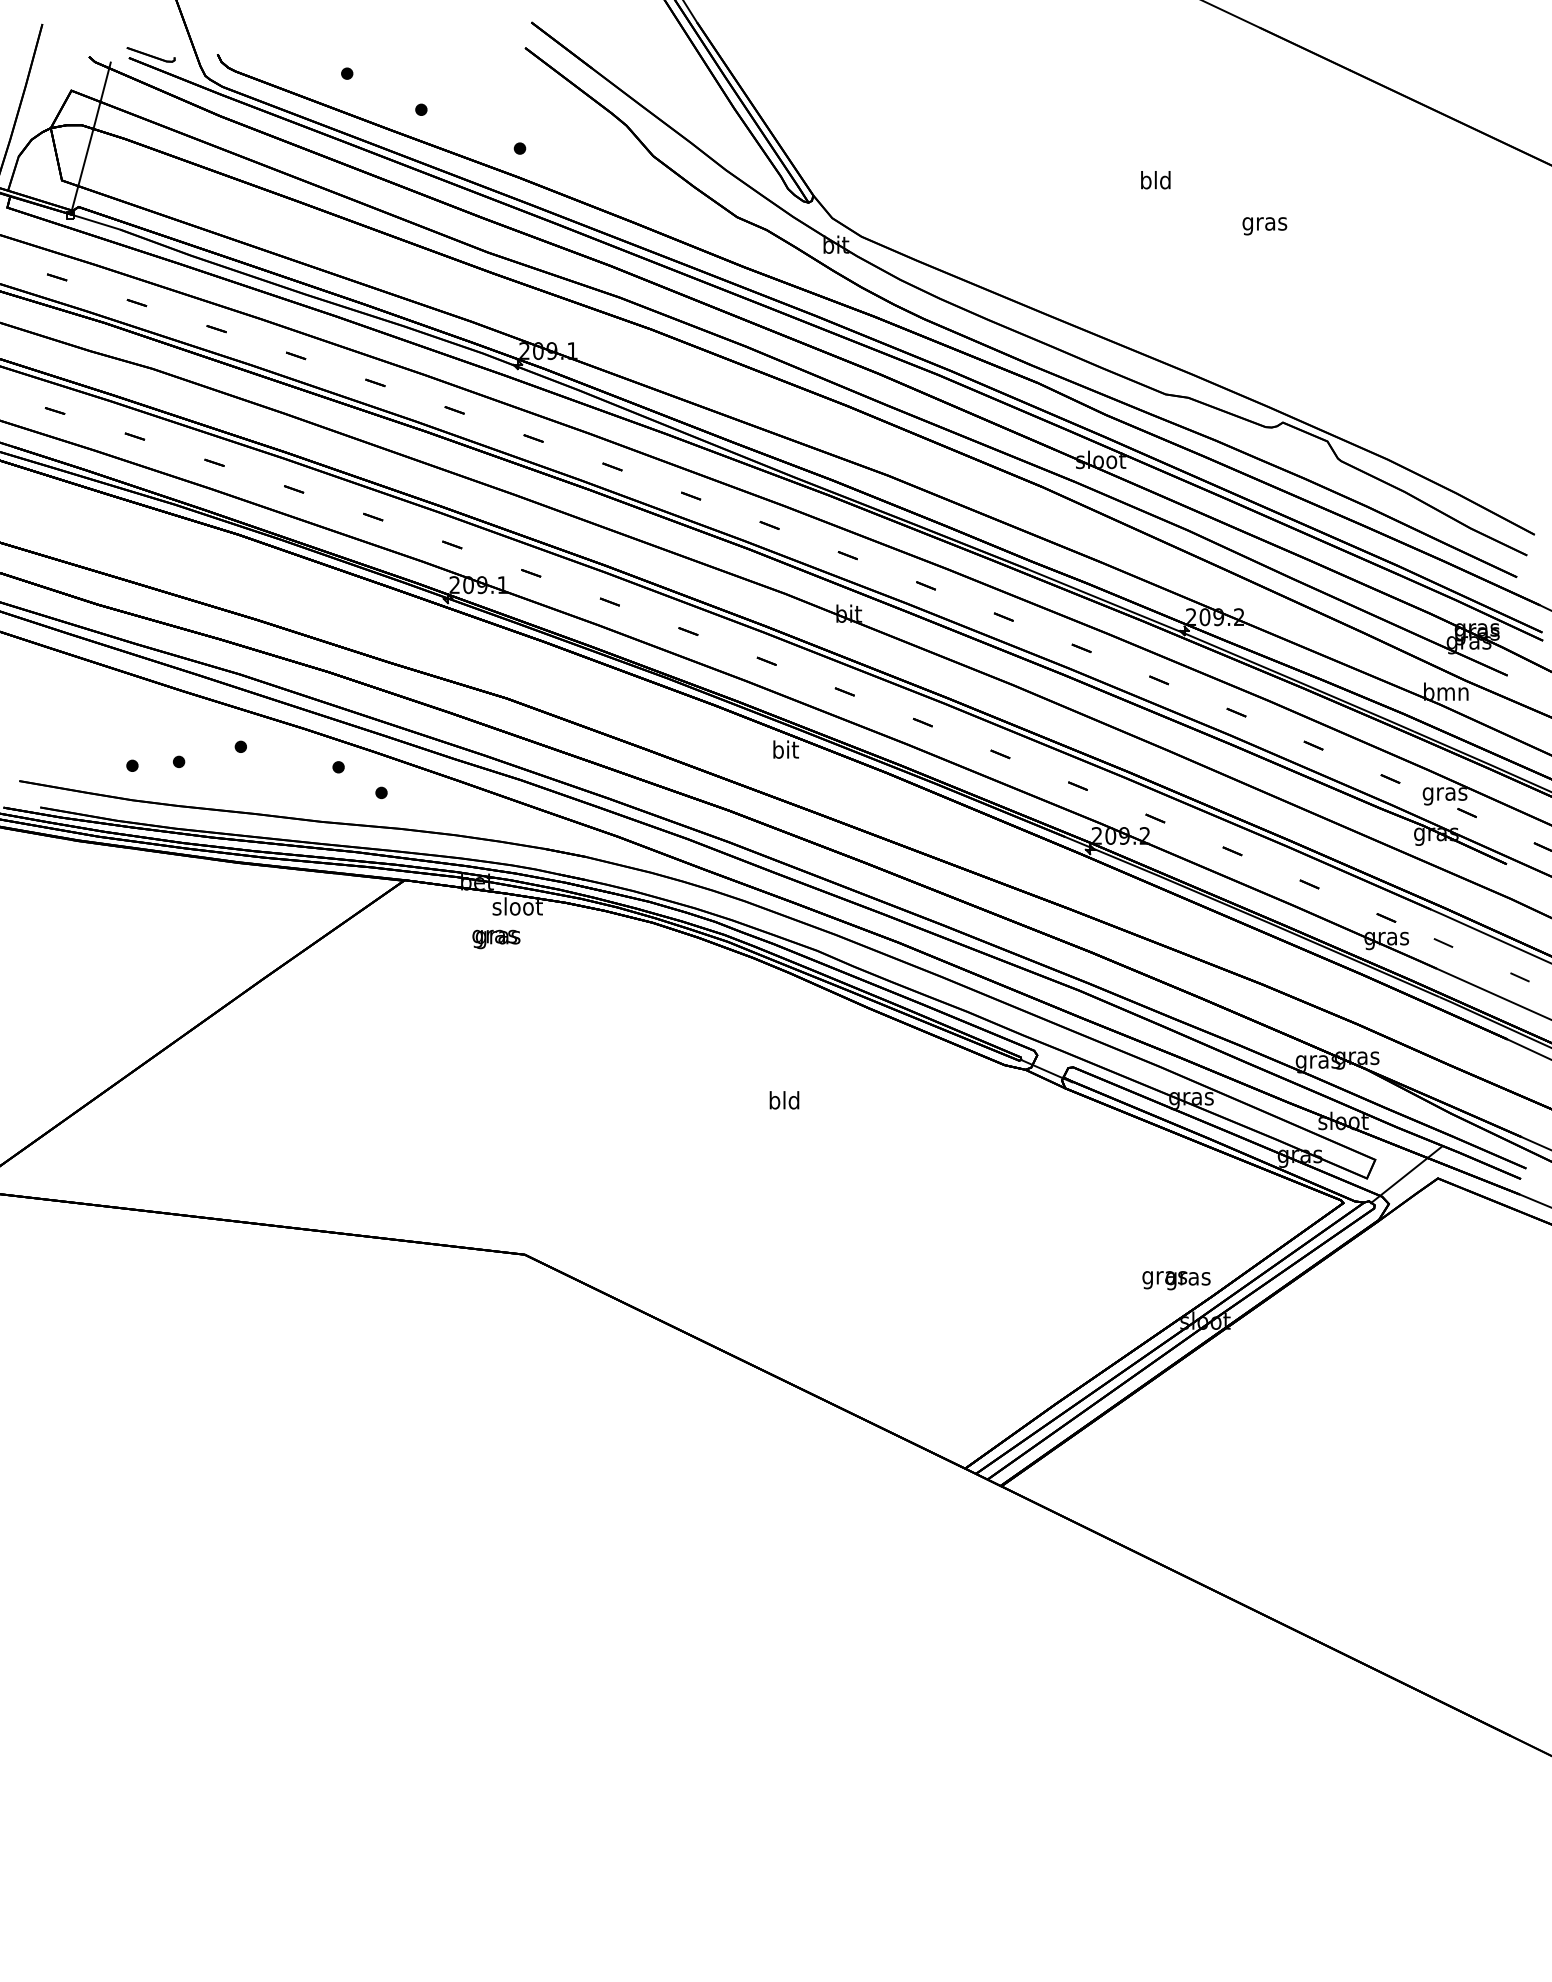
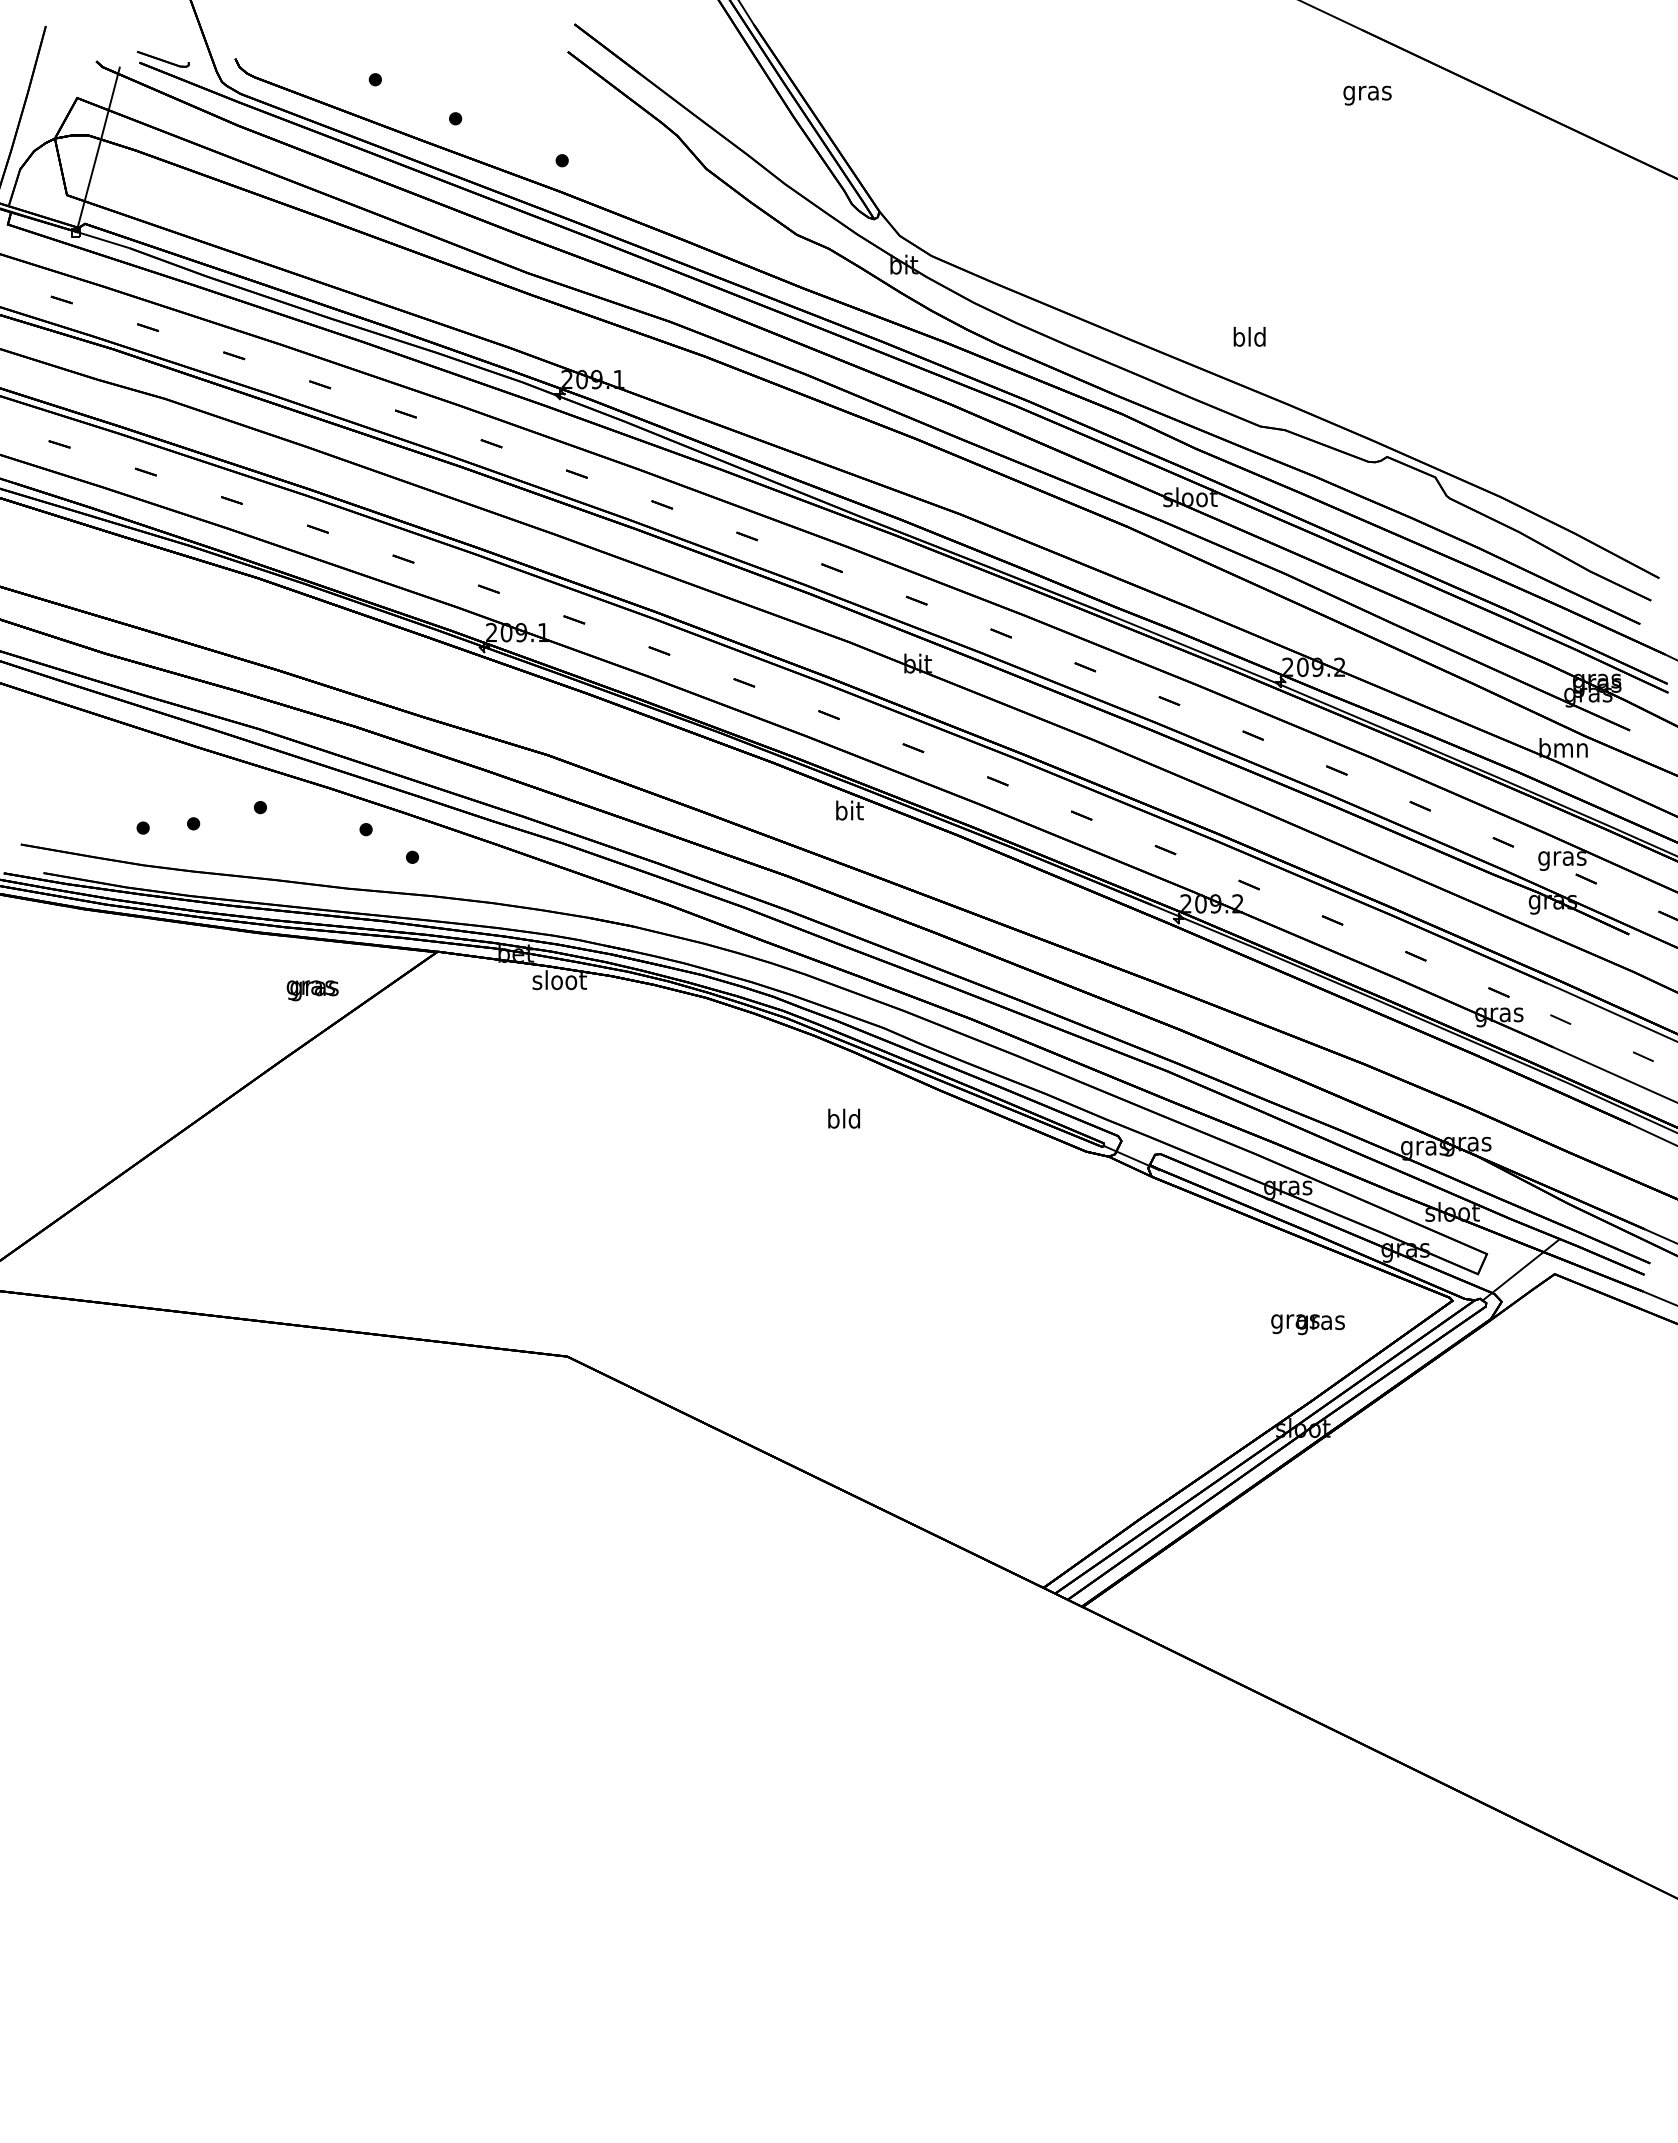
text: (1155, 179) -> (1249, 336), moved
text: (1264, 226) -> (1367, 95), moved
text: (496, 939) -> (312, 990), moved
text: (784, 1100) -> (844, 1118), moved
text: (1176, 1280) -> (1307, 1324), moved

